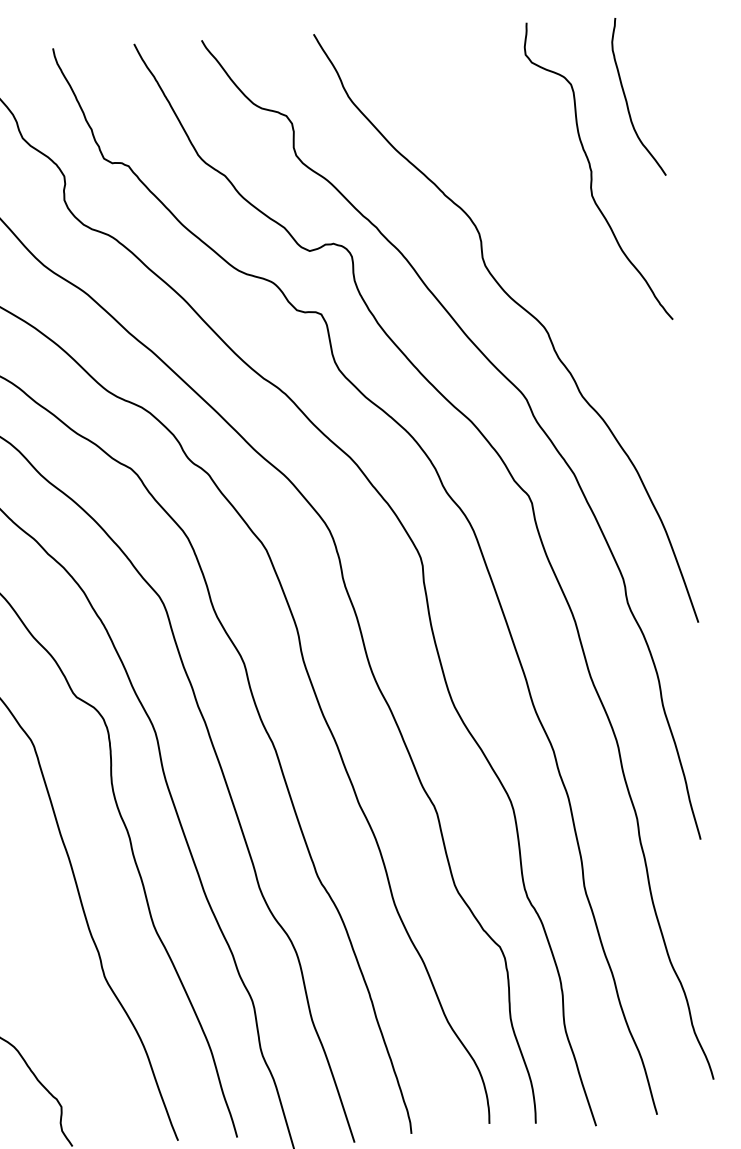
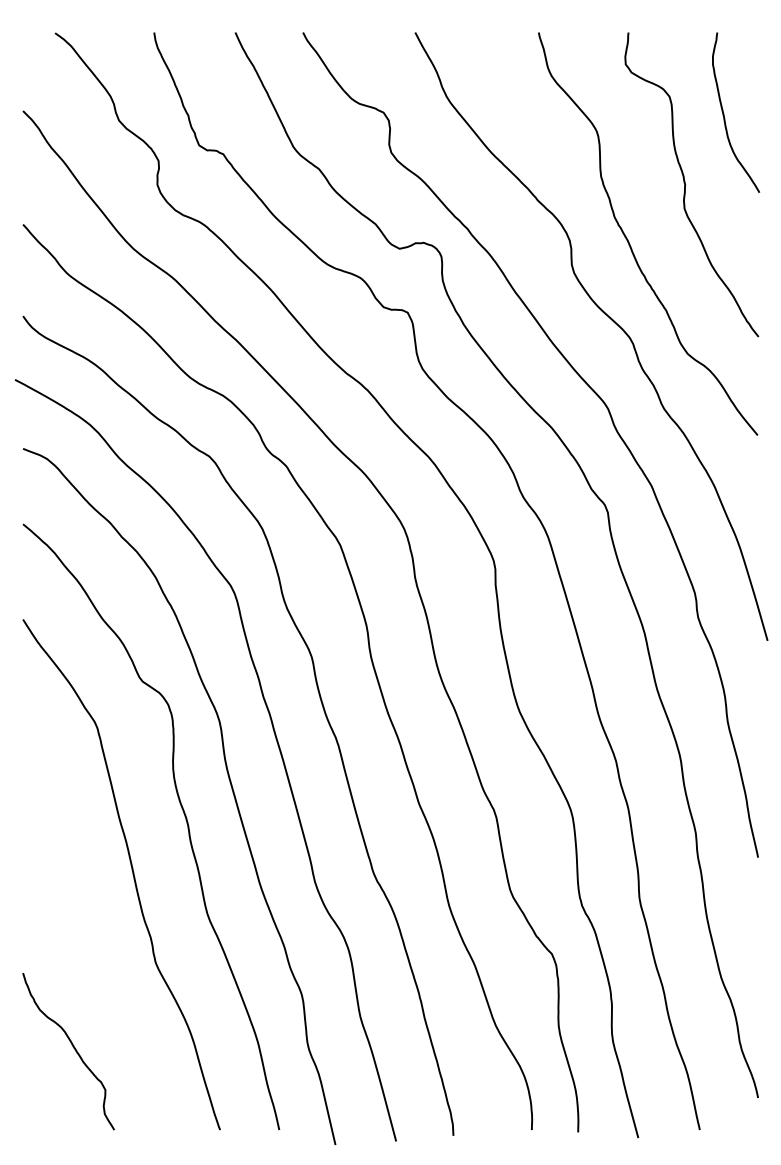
curve: (538, 231) -> (629, 241), added

